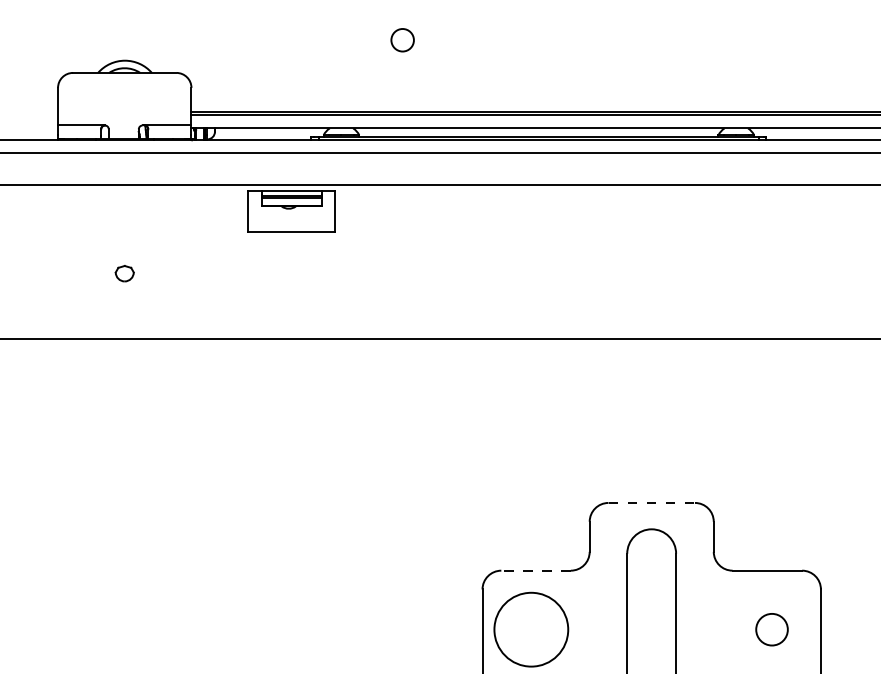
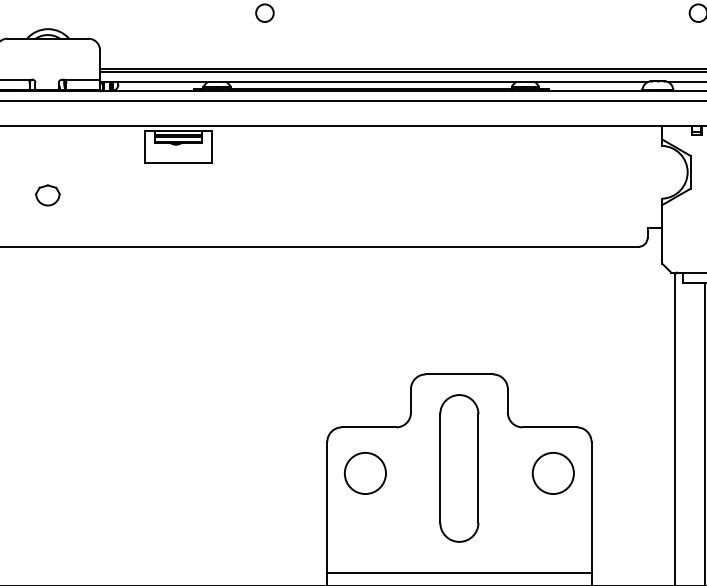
part: (124, 273) -> (47, 195), size x1.67
line: (651, 502) -> (459, 374), dashed -> solid
line: (535, 570) -> (368, 427), dashed -> solid
circle: (530, 629) -> (364, 473), size x0.71
circle: (770, 629) -> (552, 473), size x1.67

